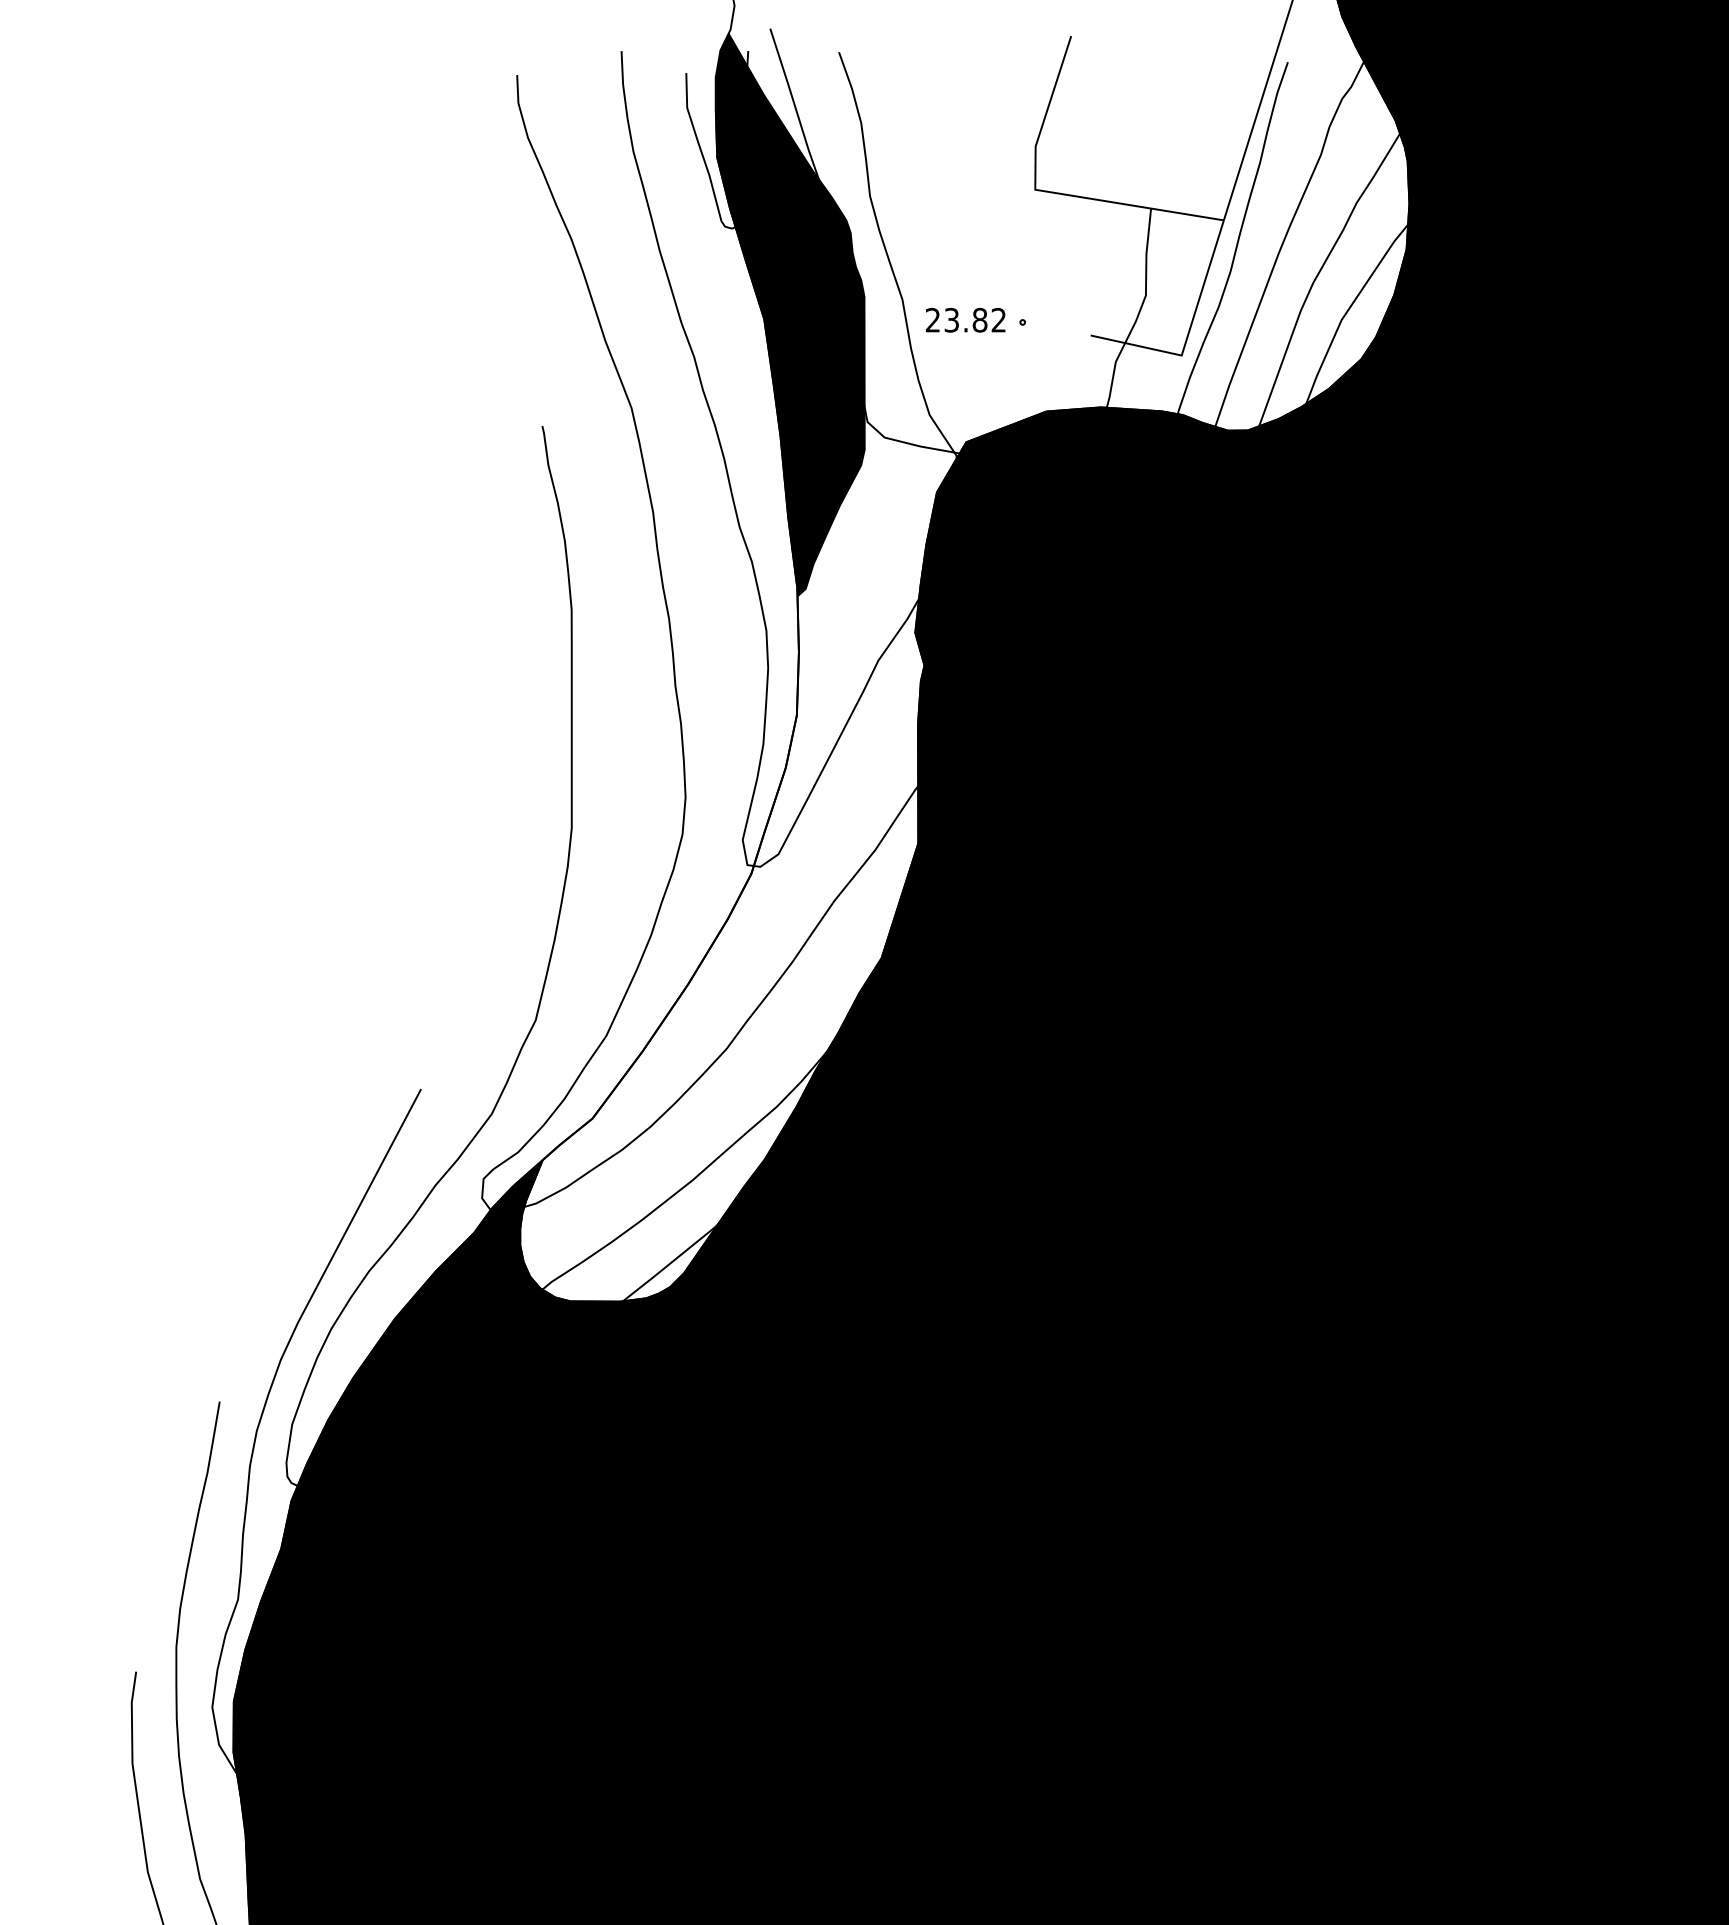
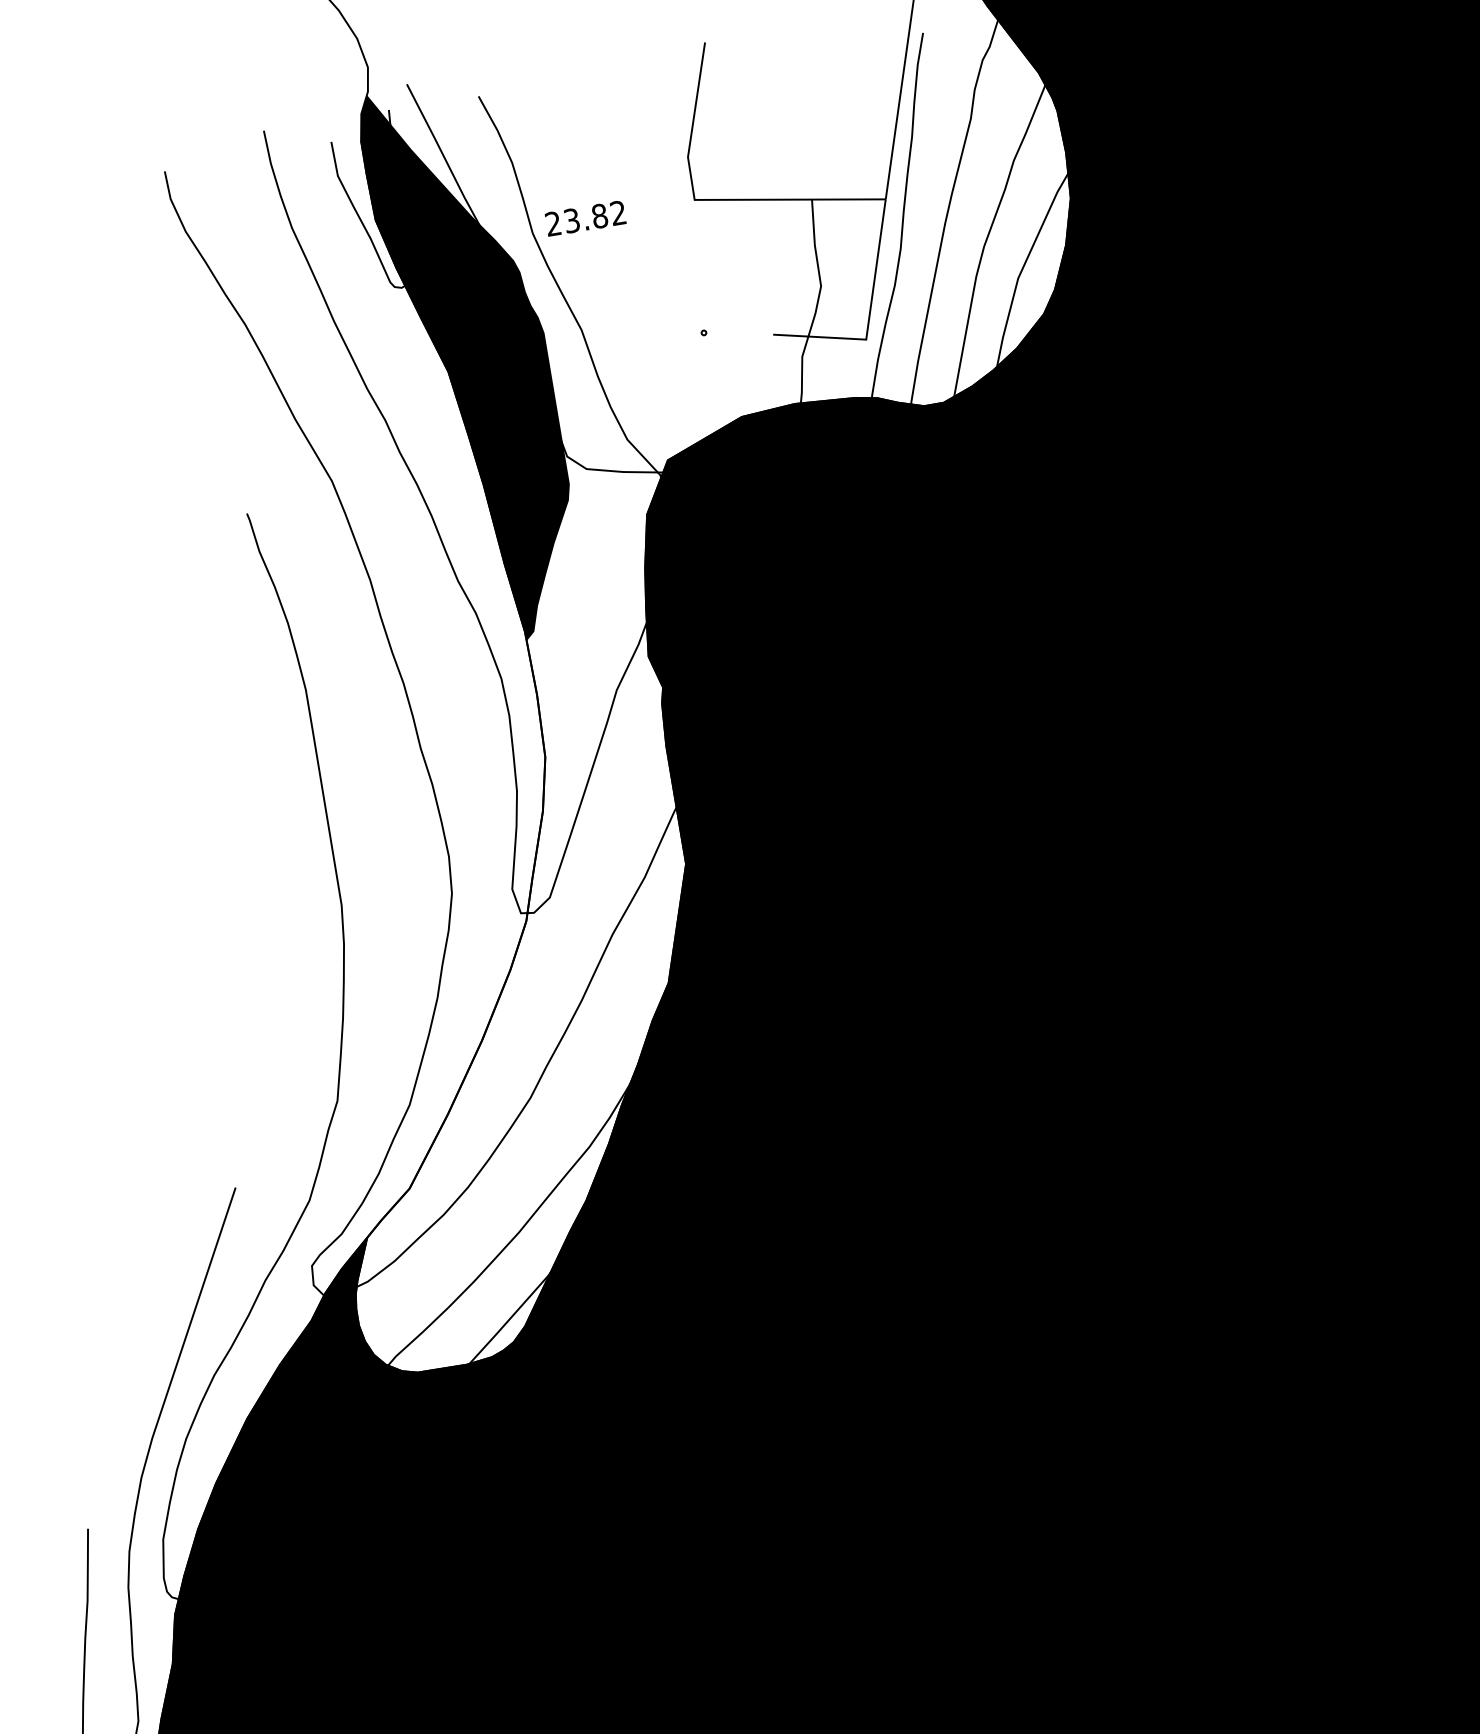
text: (965, 319) -> (585, 217), moved

